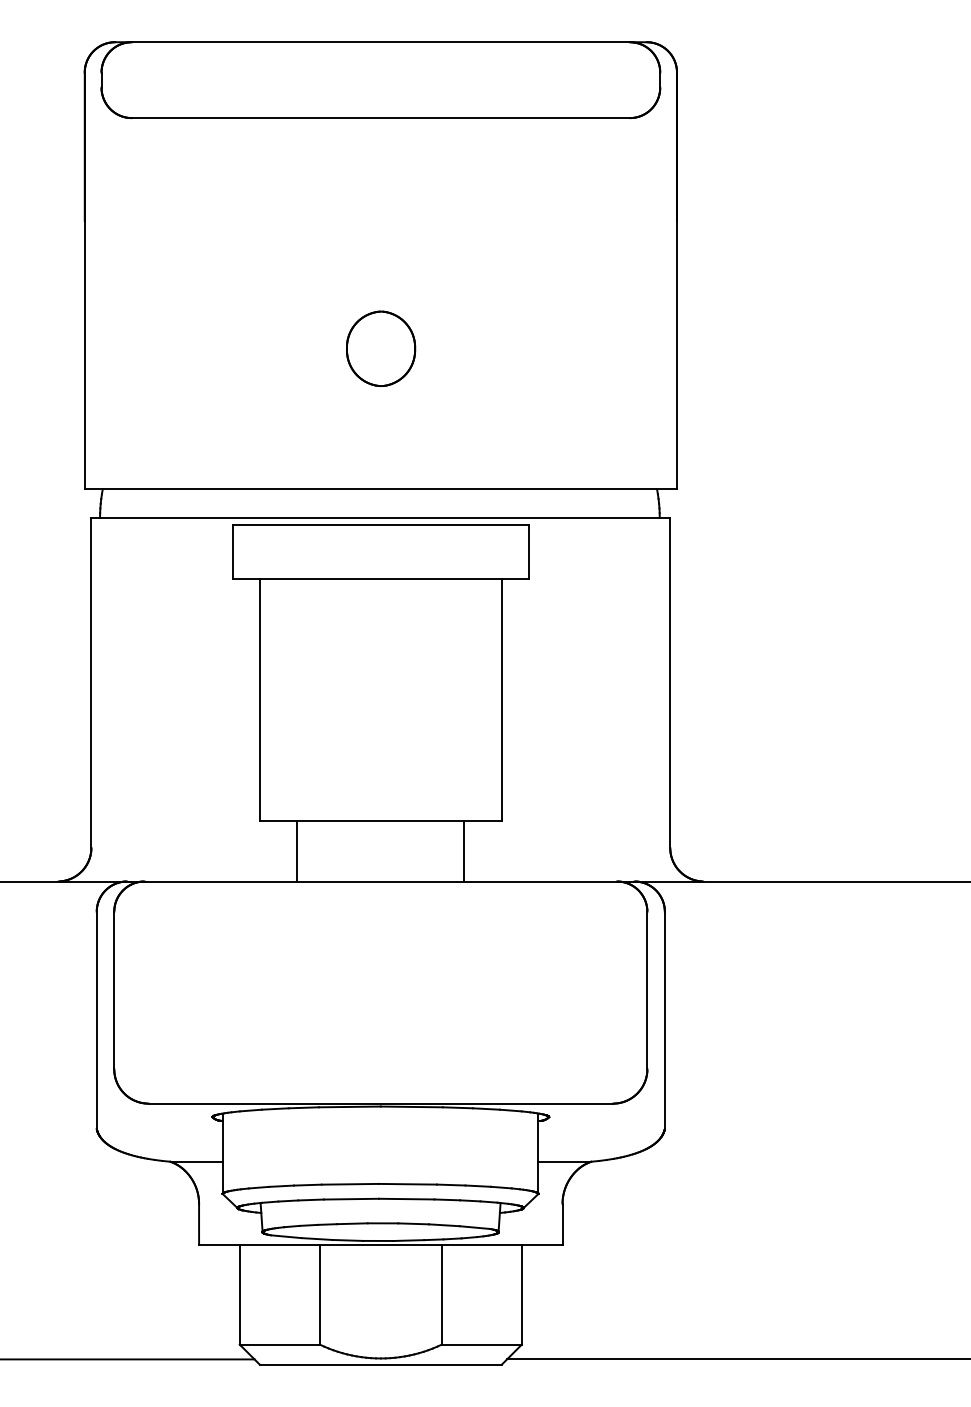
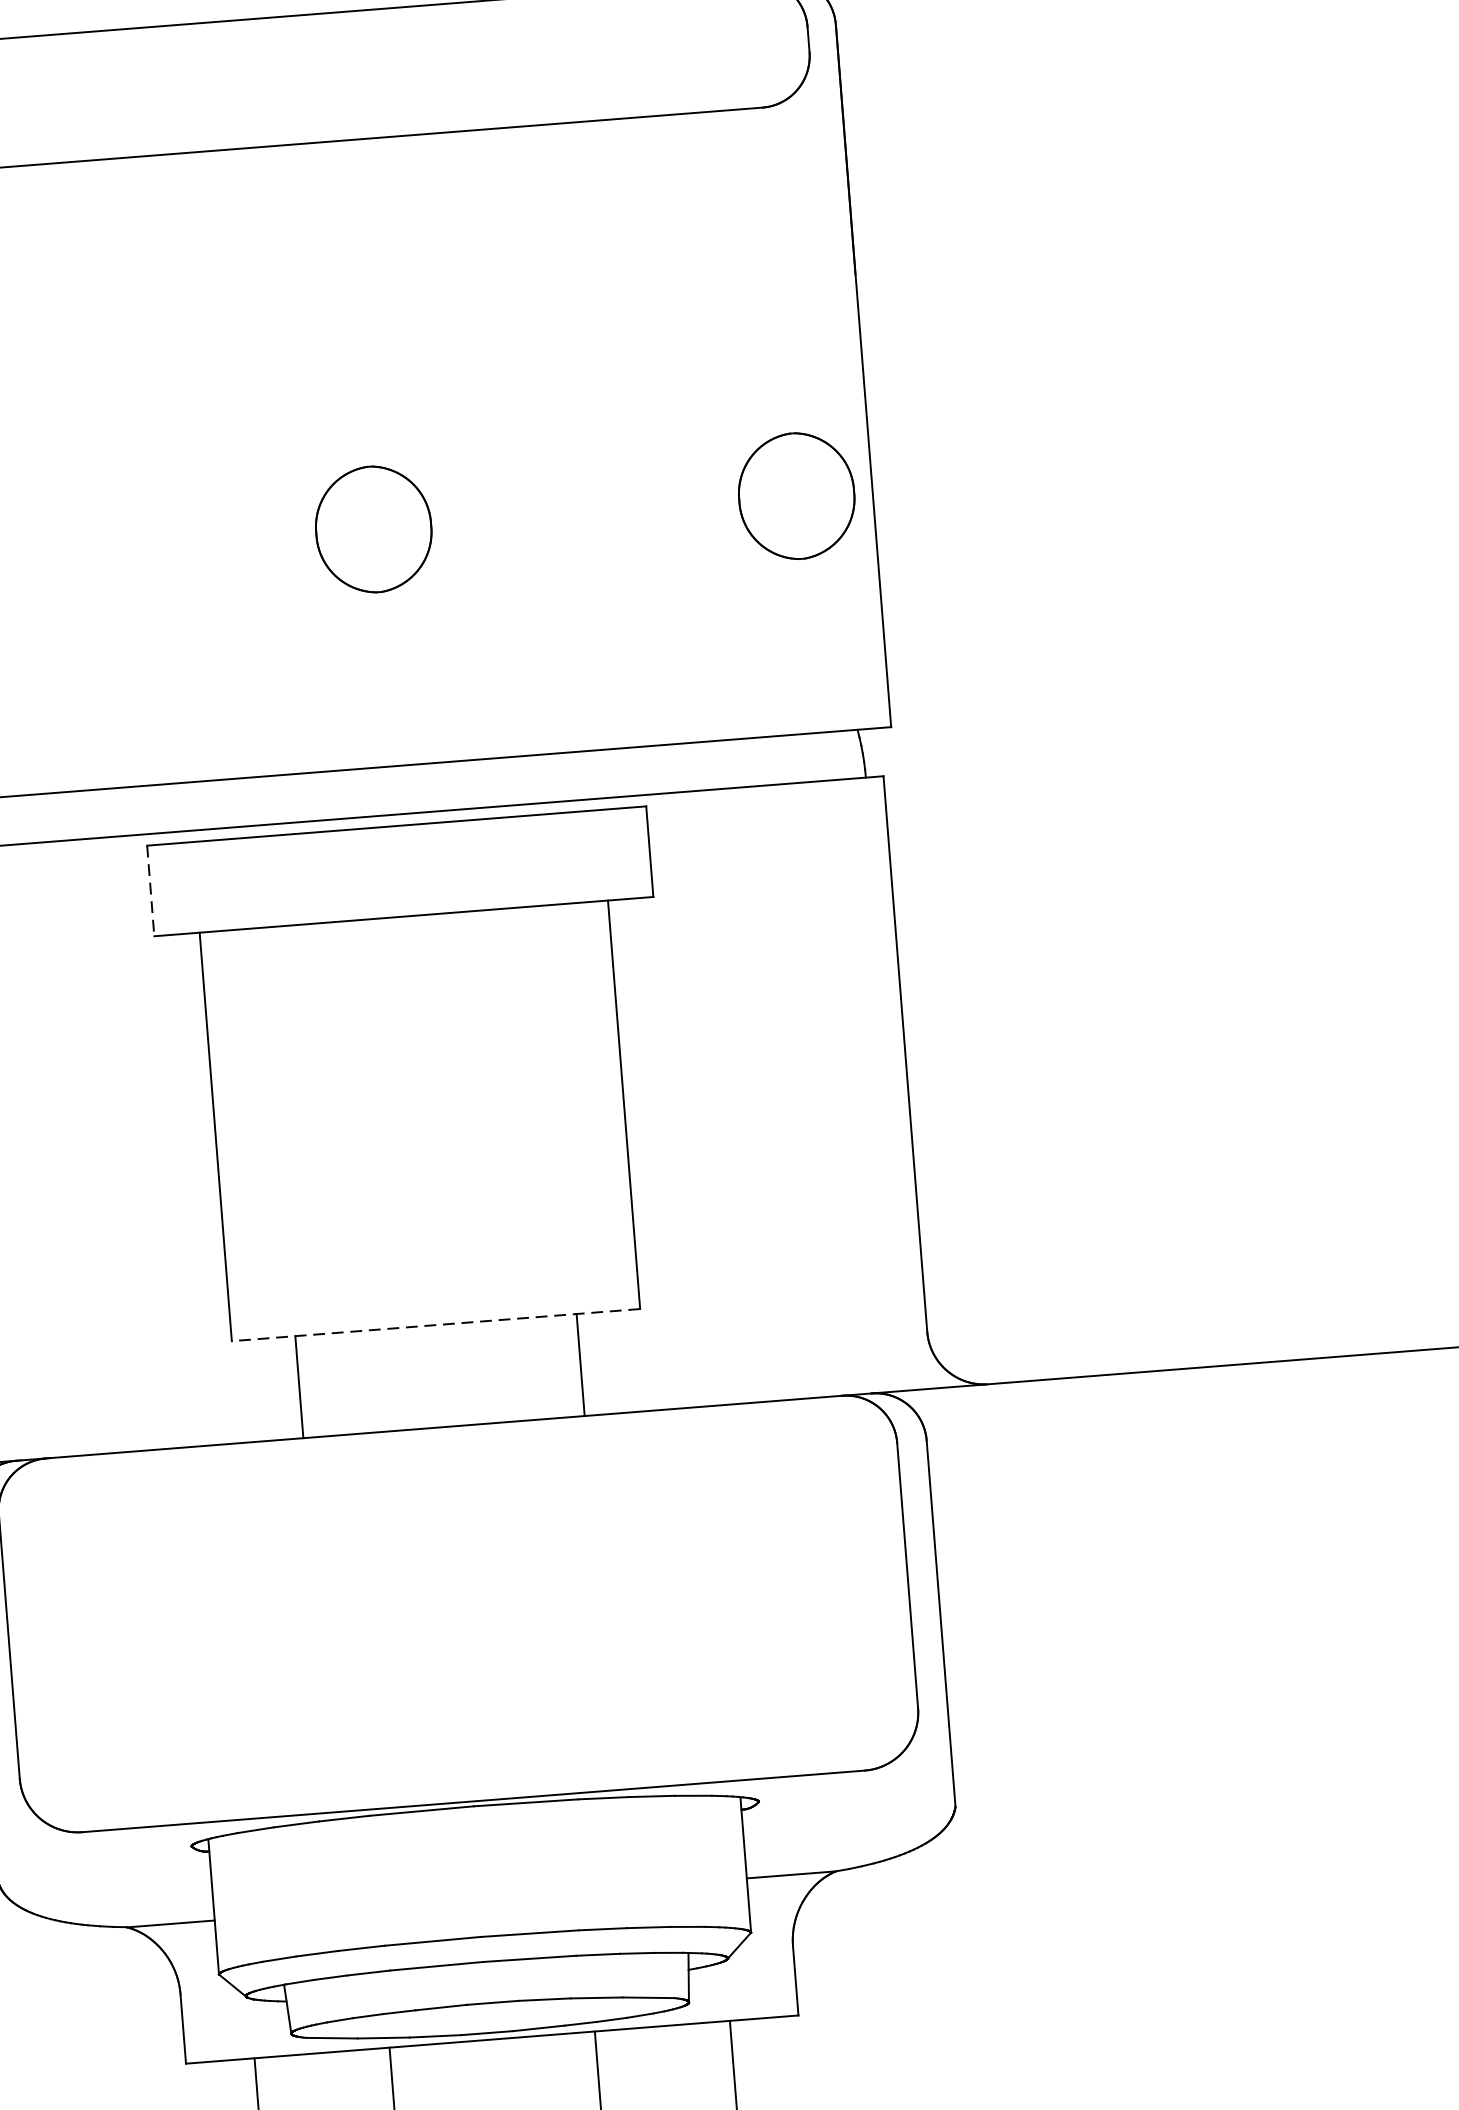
part: (632, 348) -> (797, 495), added
line: (232, 551) -> (150, 890), solid -> dashed
line: (380, 820) -> (435, 1324), solid -> dashed

